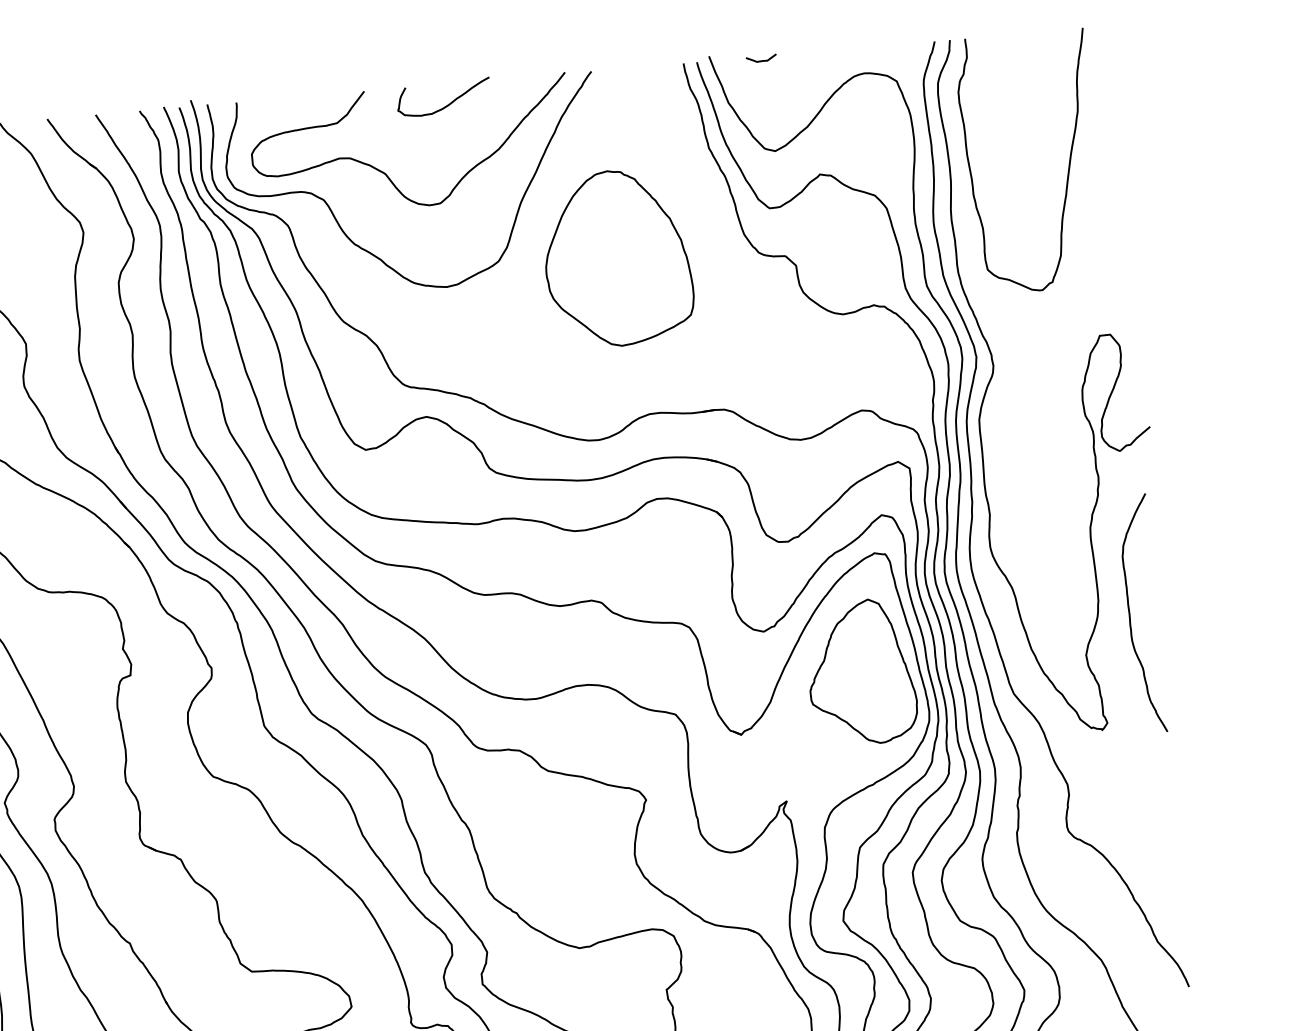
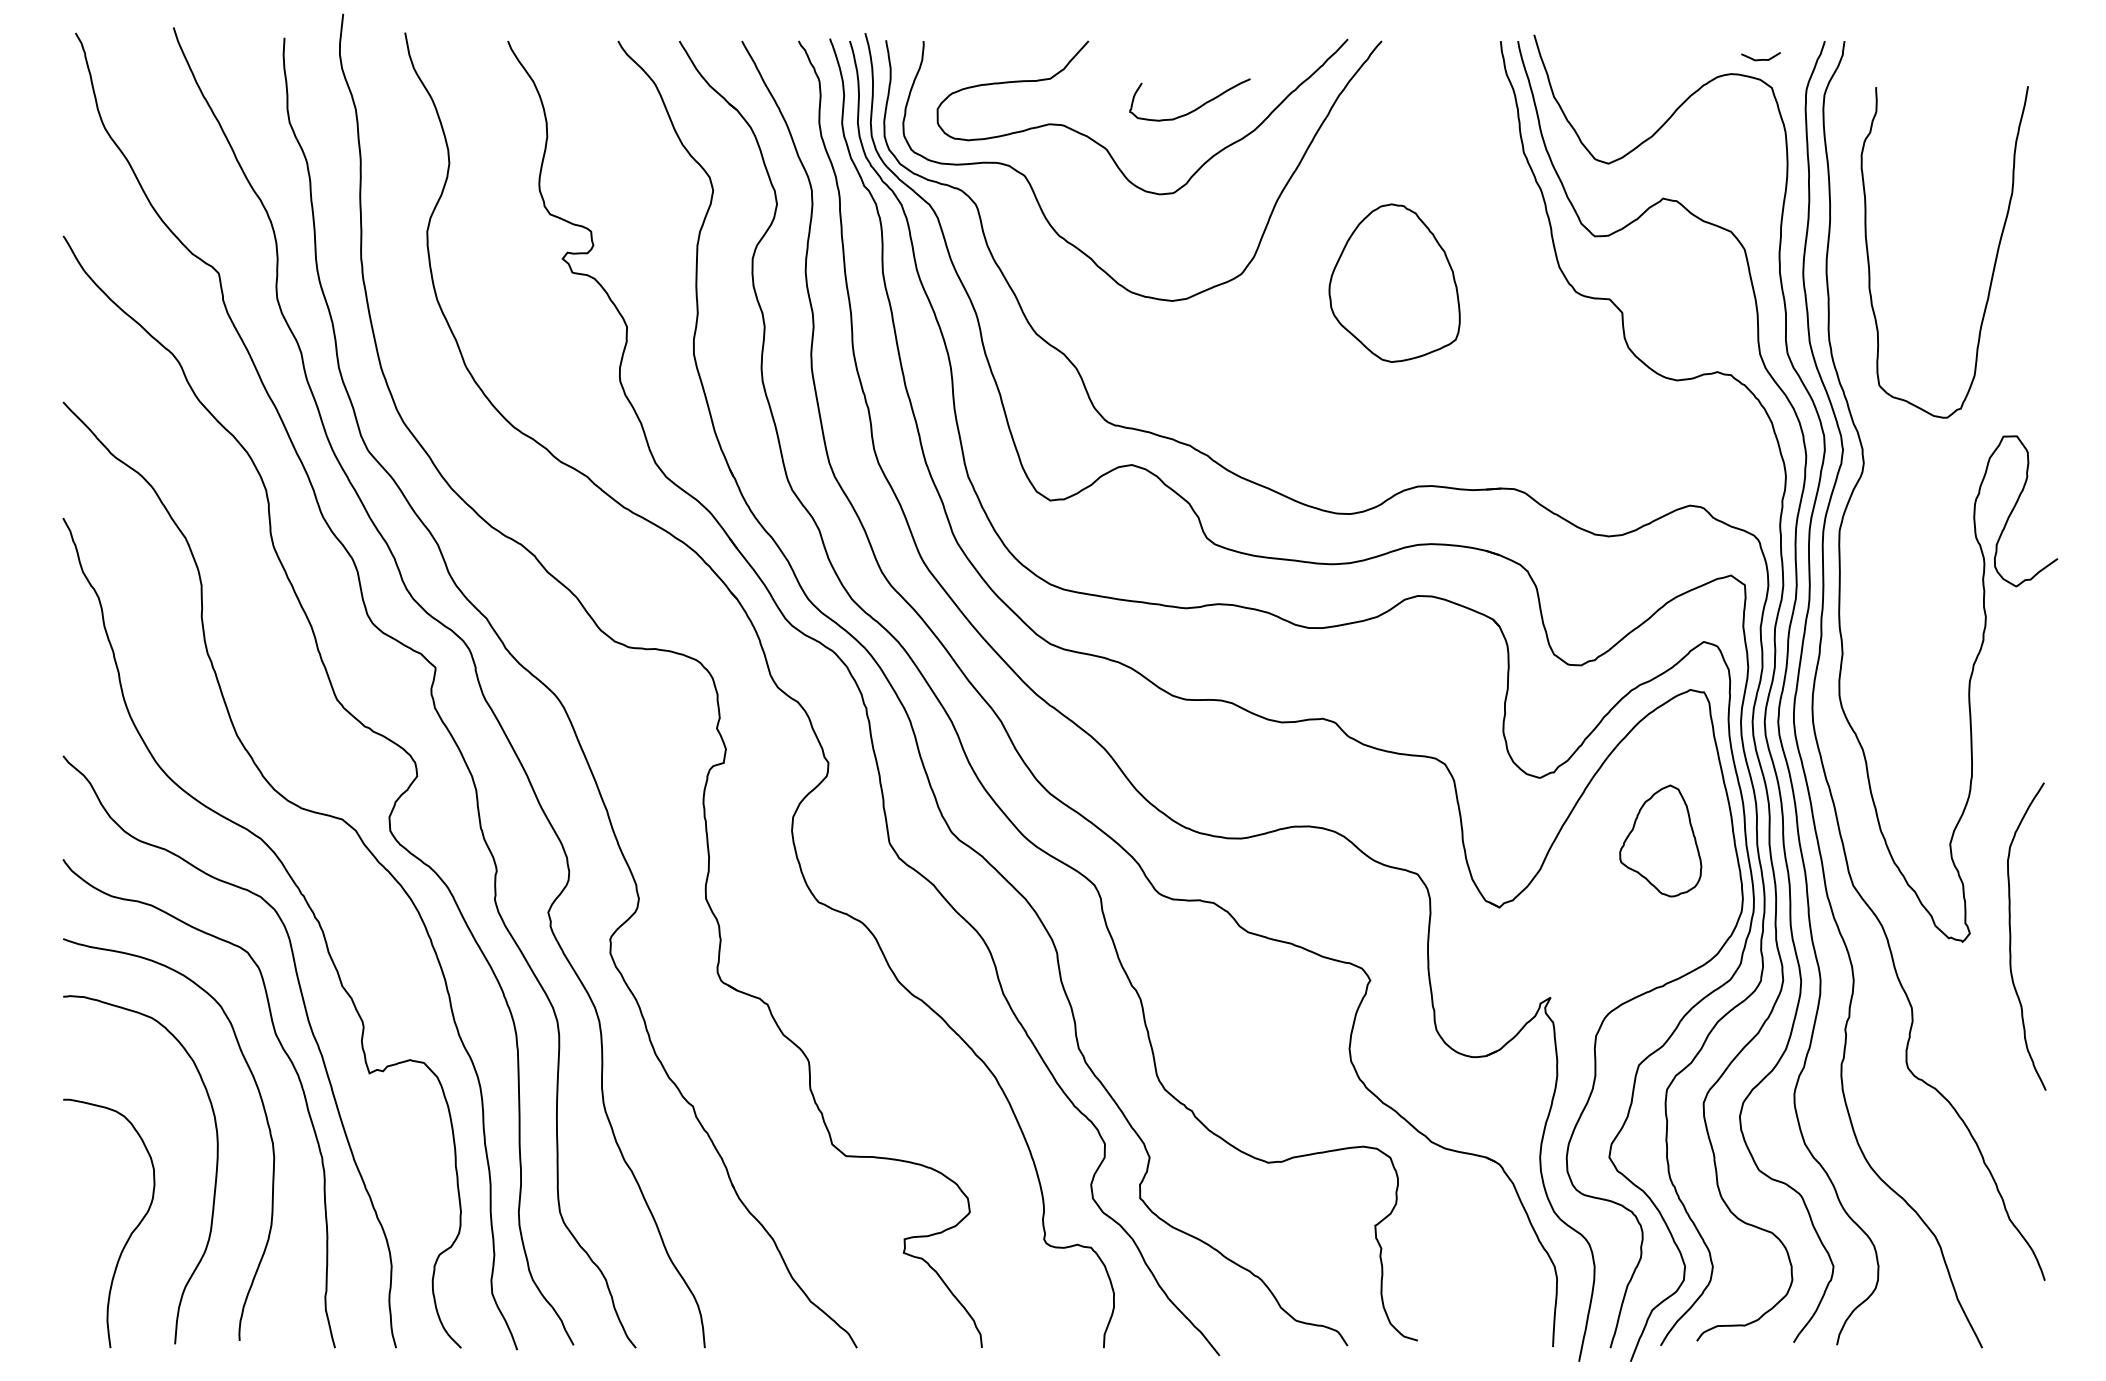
curve: (761, 60) -> (1760, 59), moved
curve: (448, 103) -> (1195, 108), moved
curve: (1068, 165) -> (1994, 261), moved
part: (617, 257) -> (1394, 282), size x0.7
curve: (1130, 614) -> (2011, 936), moved
part: (861, 671) -> (1660, 840), size x0.6

